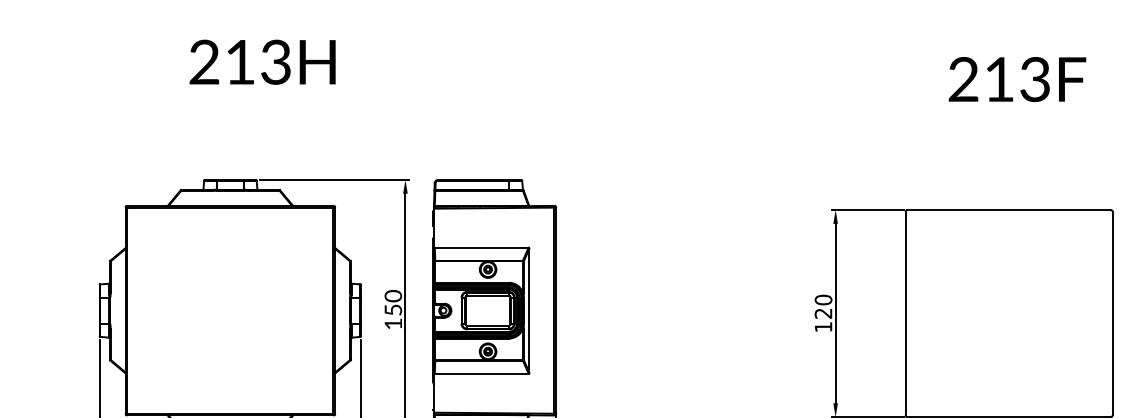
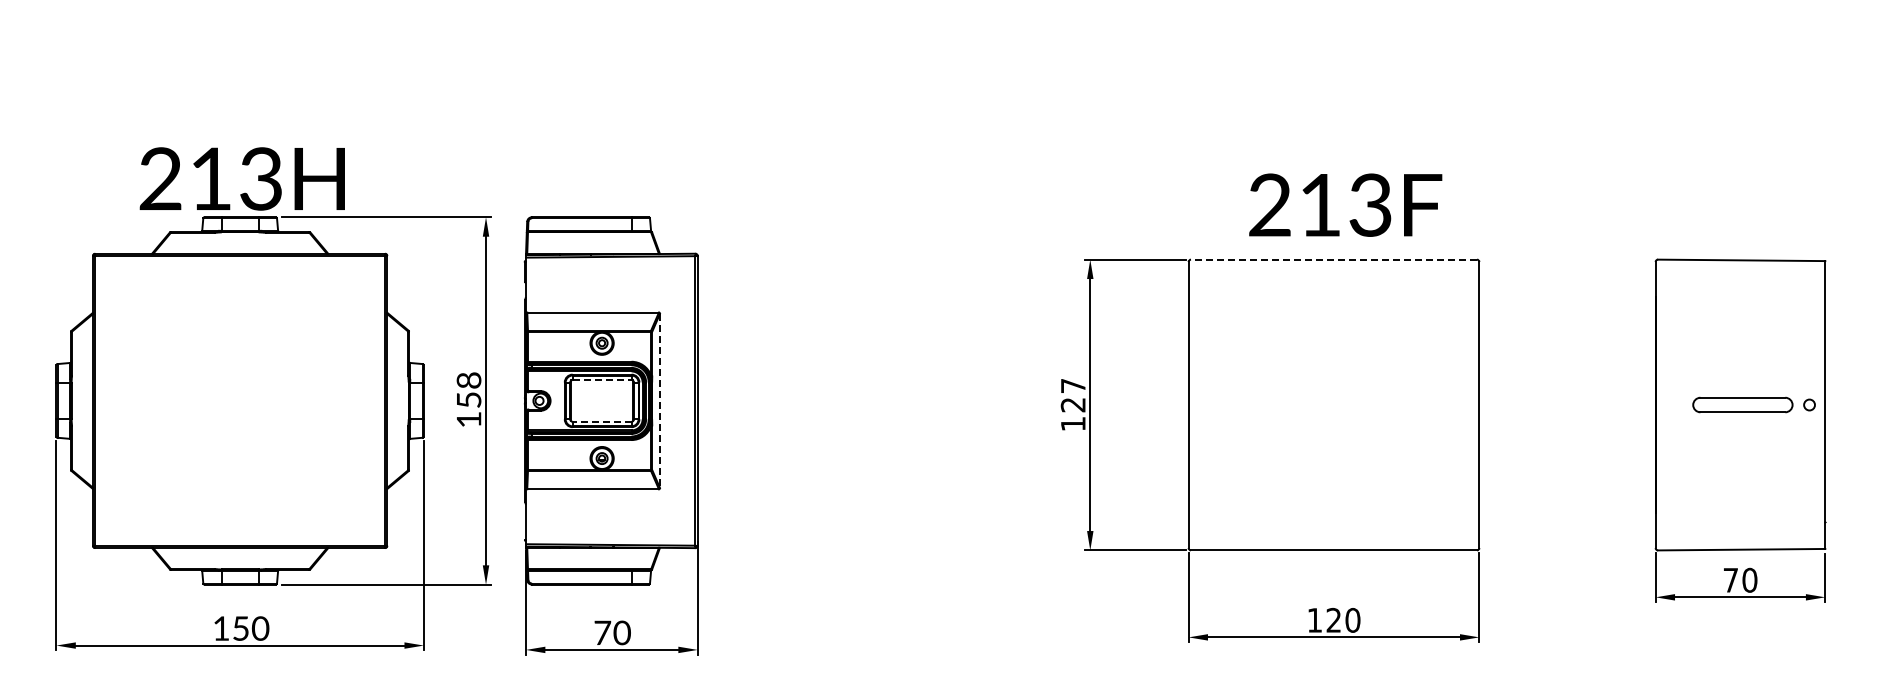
text: (261, 61) -> (241, 178), moved
text: (1017, 79) -> (1345, 204), moved
line: (1009, 210) -> (1334, 259), solid -> dashed
text: (393, 296) -> (469, 380), 150 -> 158
line: (488, 296) -> (602, 380), solid -> dashed
text: (822, 299) -> (1072, 385), 120 -> 127
line: (528, 311) -> (659, 401), solid -> dashed
line: (487, 325) -> (601, 421), solid -> dashed

